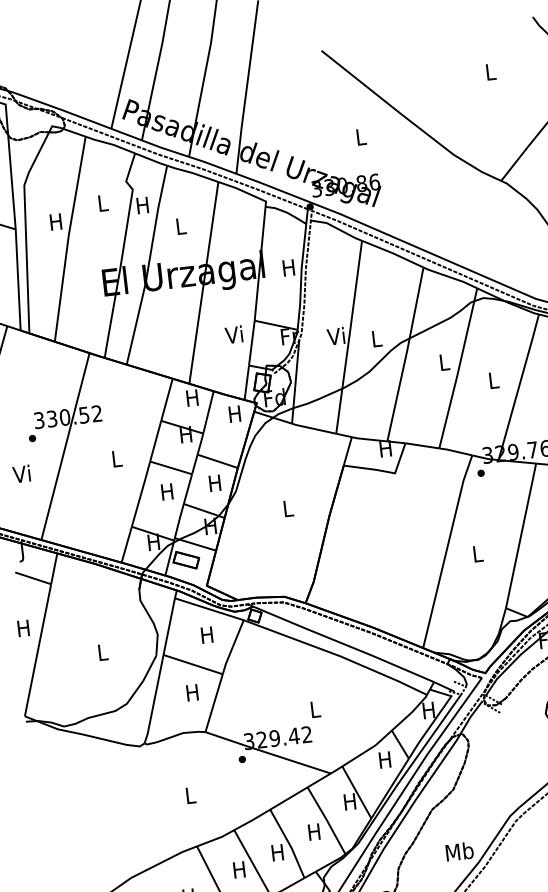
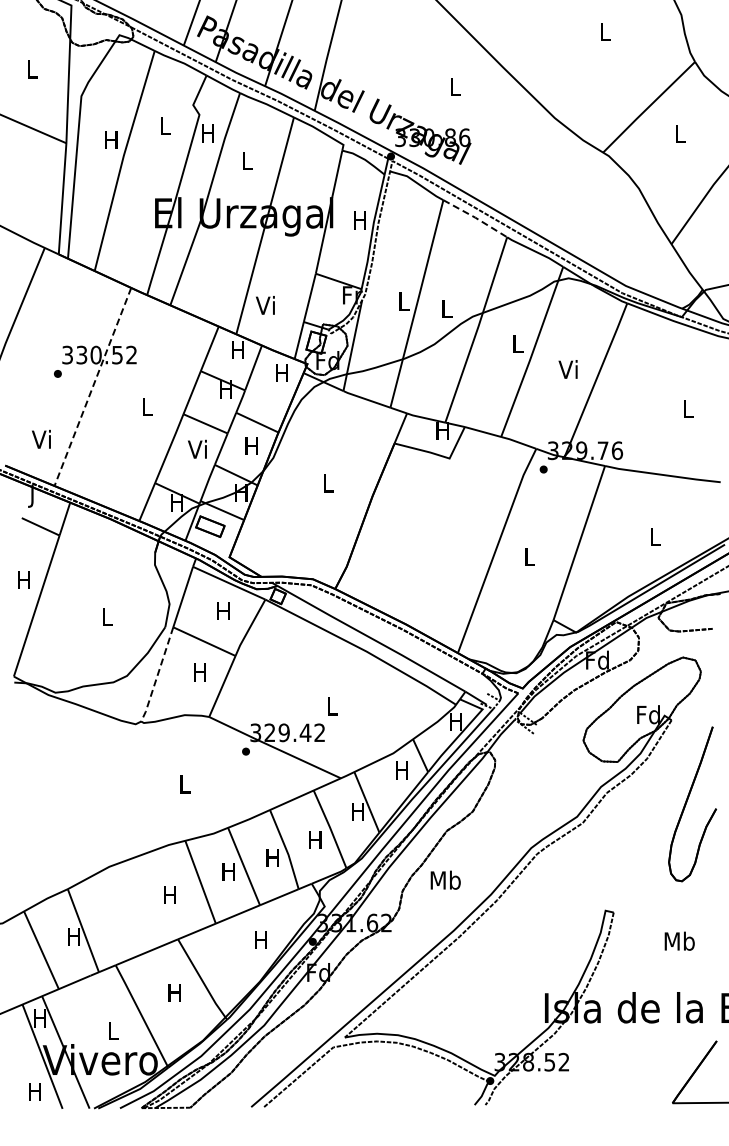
line: (392, 253) -> (475, 217), solid -> dashed
text: (234, 334) -> (265, 305), moved
text: (335, 335) -> (402, 300), Vi -> L
text: (492, 380) -> (567, 369), L -> Vi
line: (65, 447) -> (92, 387), solid -> dashed
text: (21, 473) -> (41, 438), moved
text: (165, 491) -> (196, 448), H -> Vi
line: (154, 700) -> (157, 675), solid -> dashed
text: (459, 850) -> (445, 879), moved

